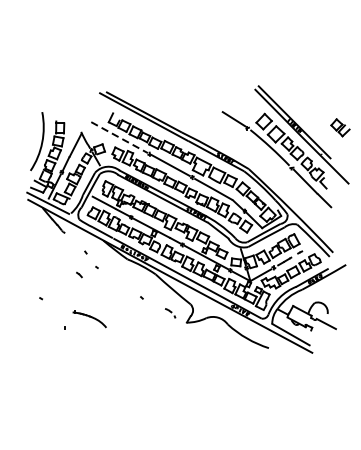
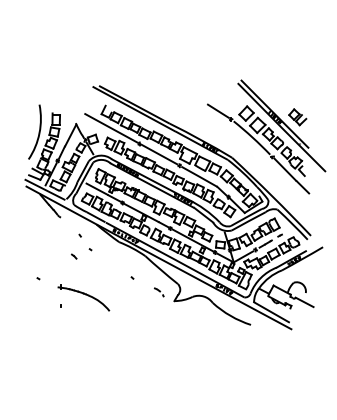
part: (340, 128) -> (297, 117), moved
line: (120, 137) -> (112, 128), dashed -> solid
part: (89, 318) -> (83, 297), size x1.67

